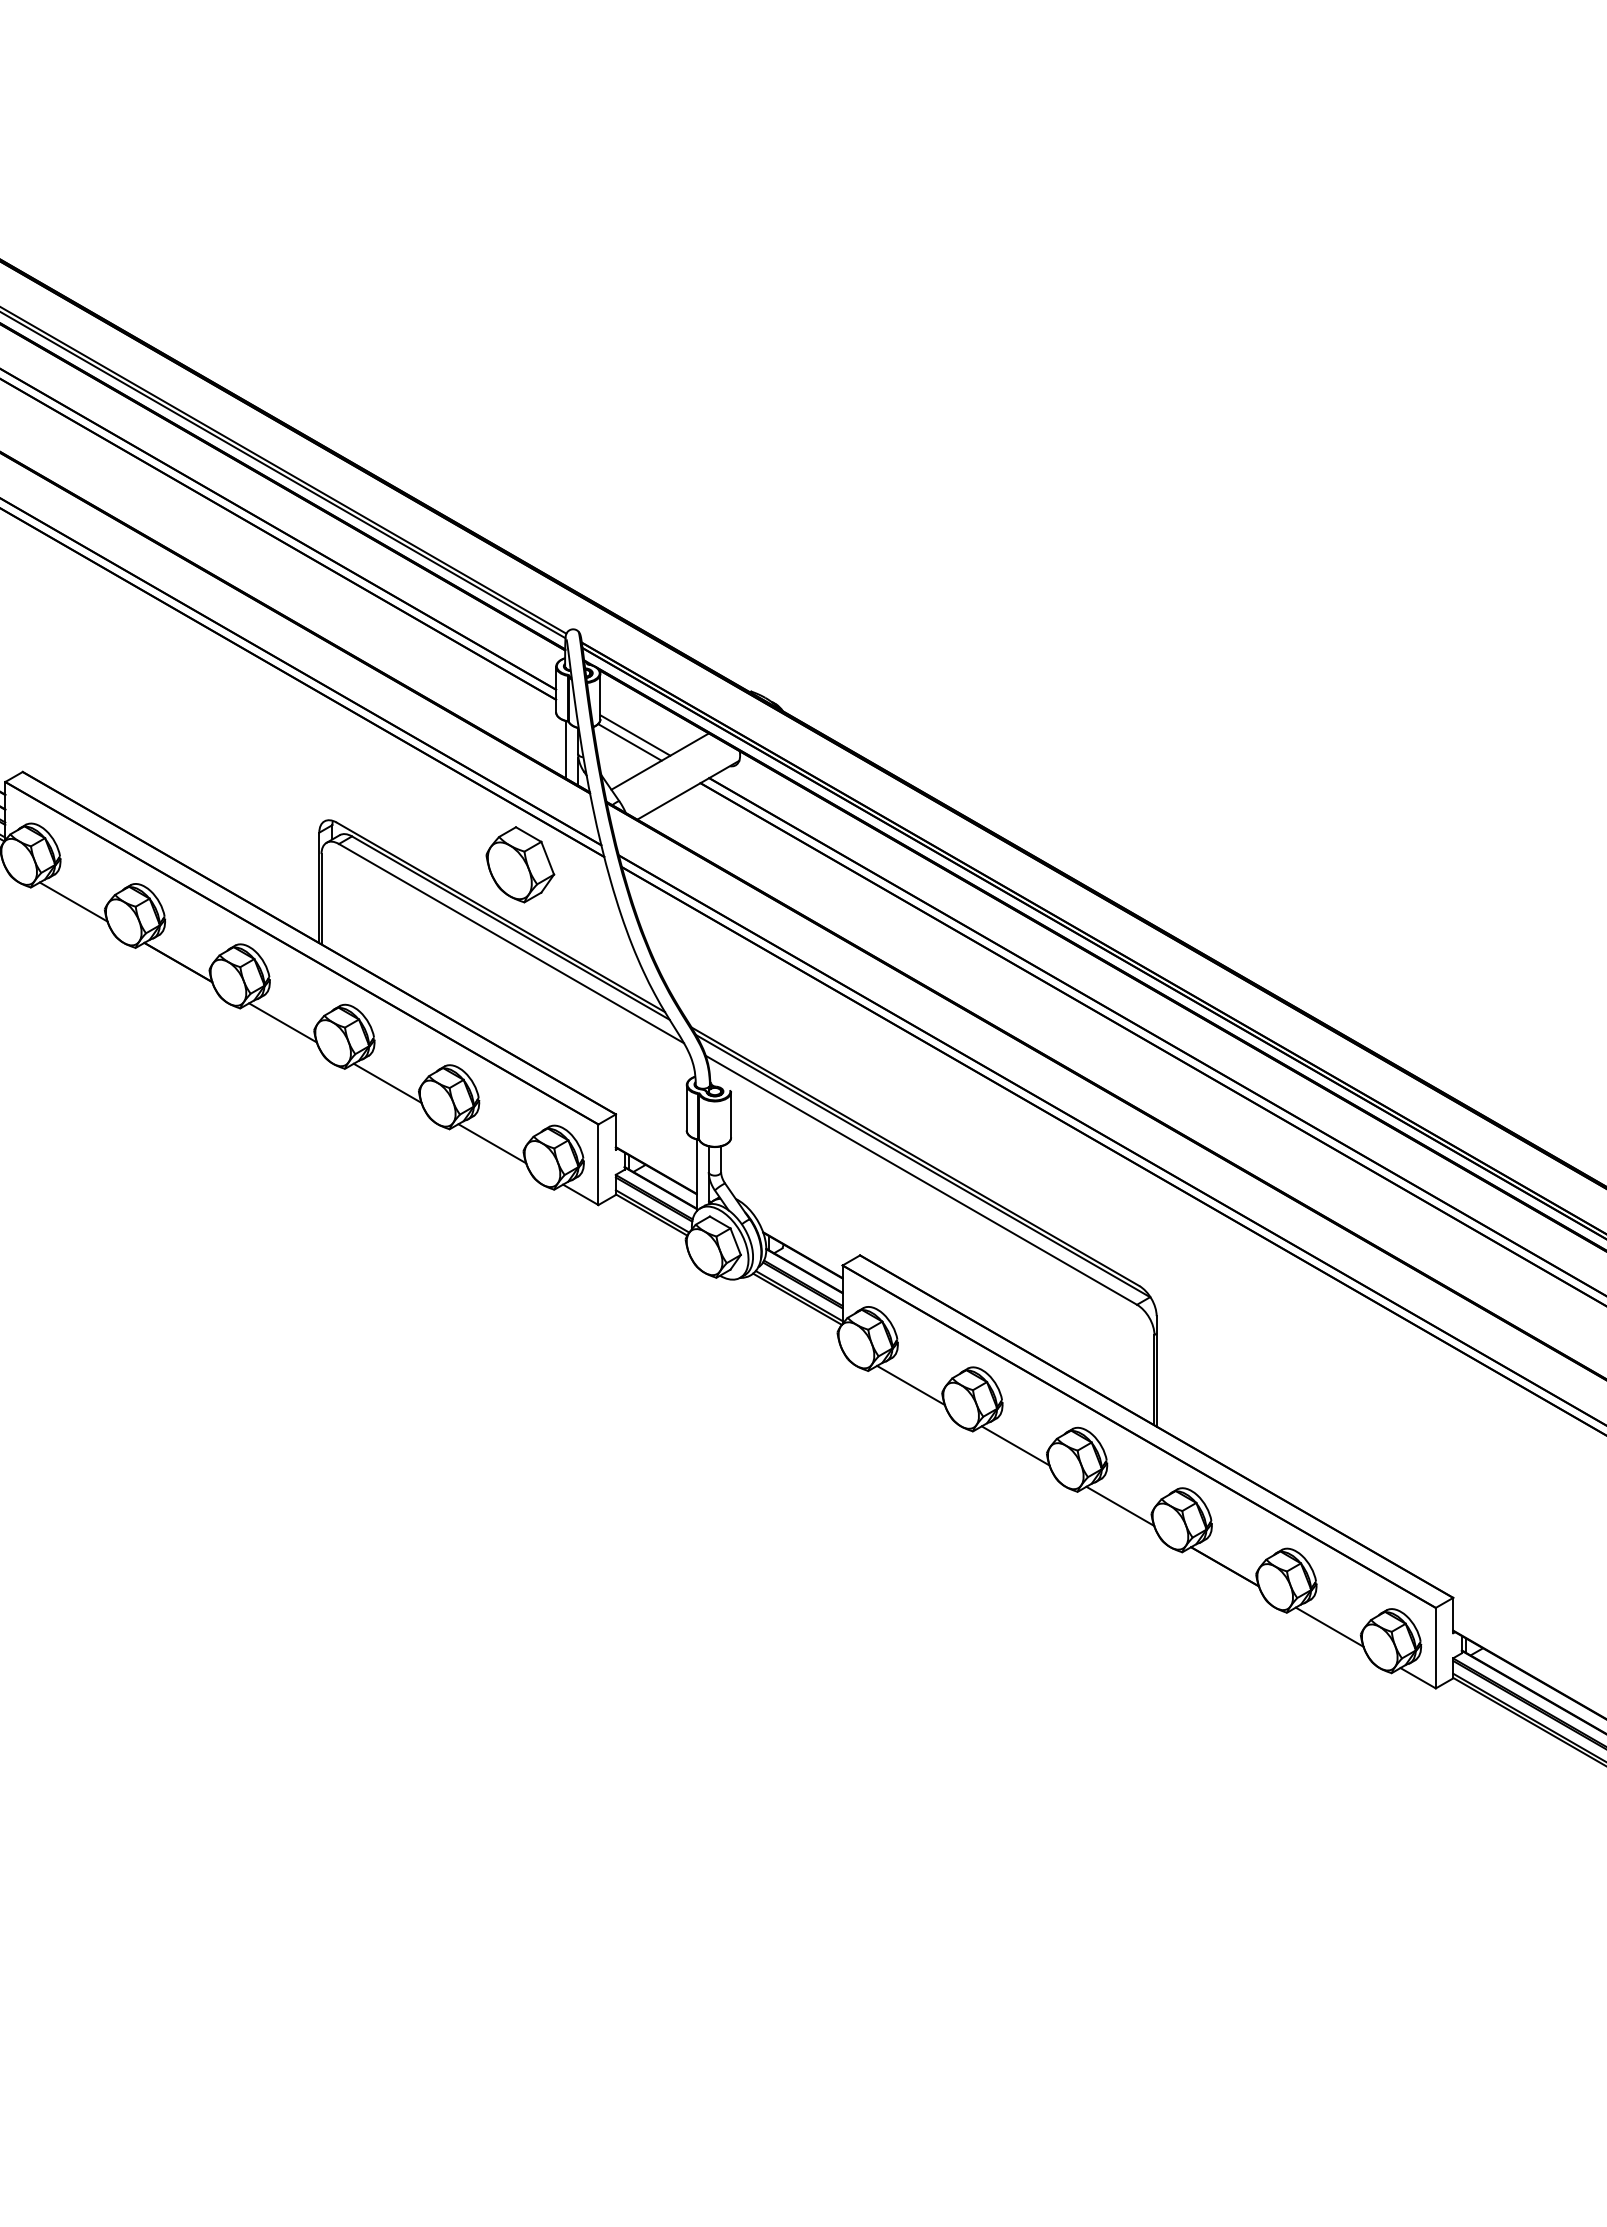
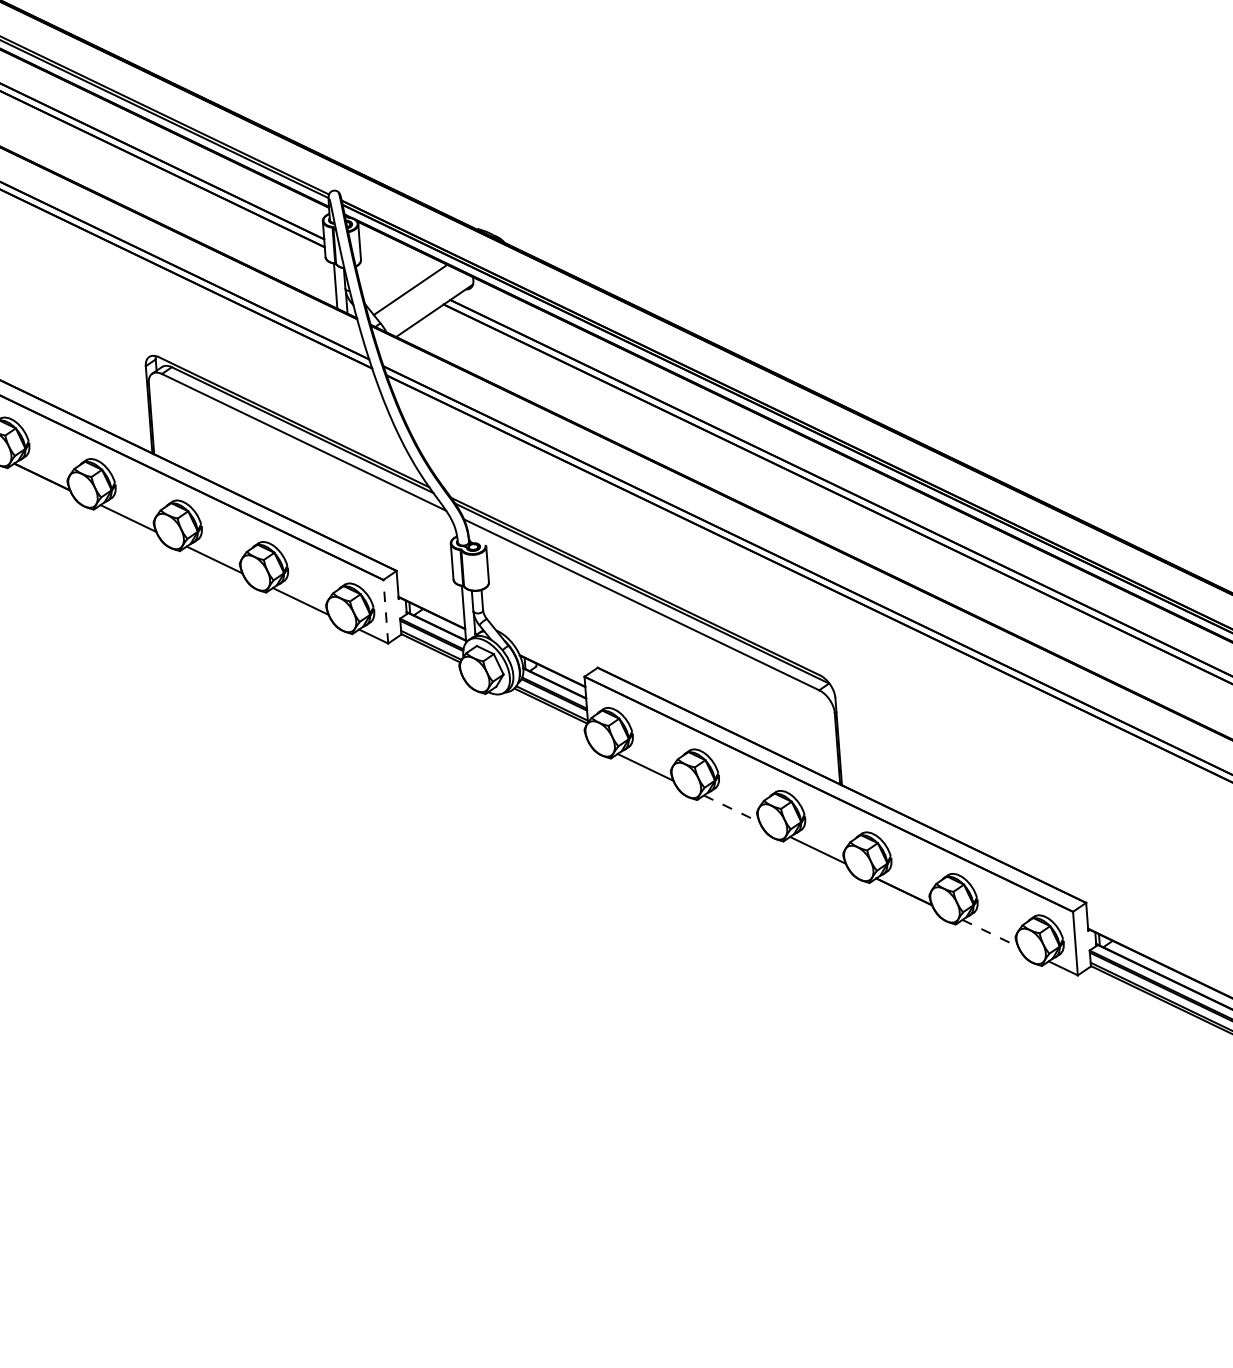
line: (635, 735) -> (389, 270), removed
line: (629, 742) -> (385, 276), removed
part: (520, 864) -> (306, 379), removed
line: (598, 1164) -> (385, 611), solid -> dashed
line: (1016, 1446) -> (732, 809), solid -> dashed
line: (1330, 1627) -> (991, 933), solid -> dashed

